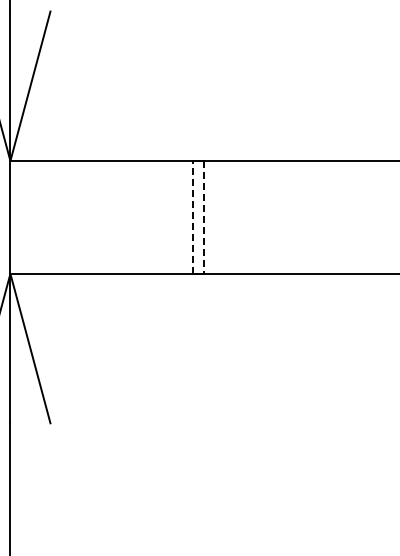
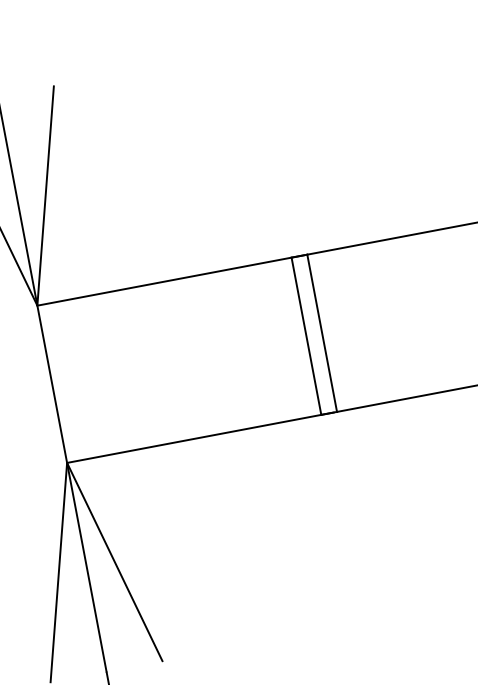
line: (192, 216) -> (305, 335), dashed -> solid
line: (204, 217) -> (322, 333), dashed -> solid

